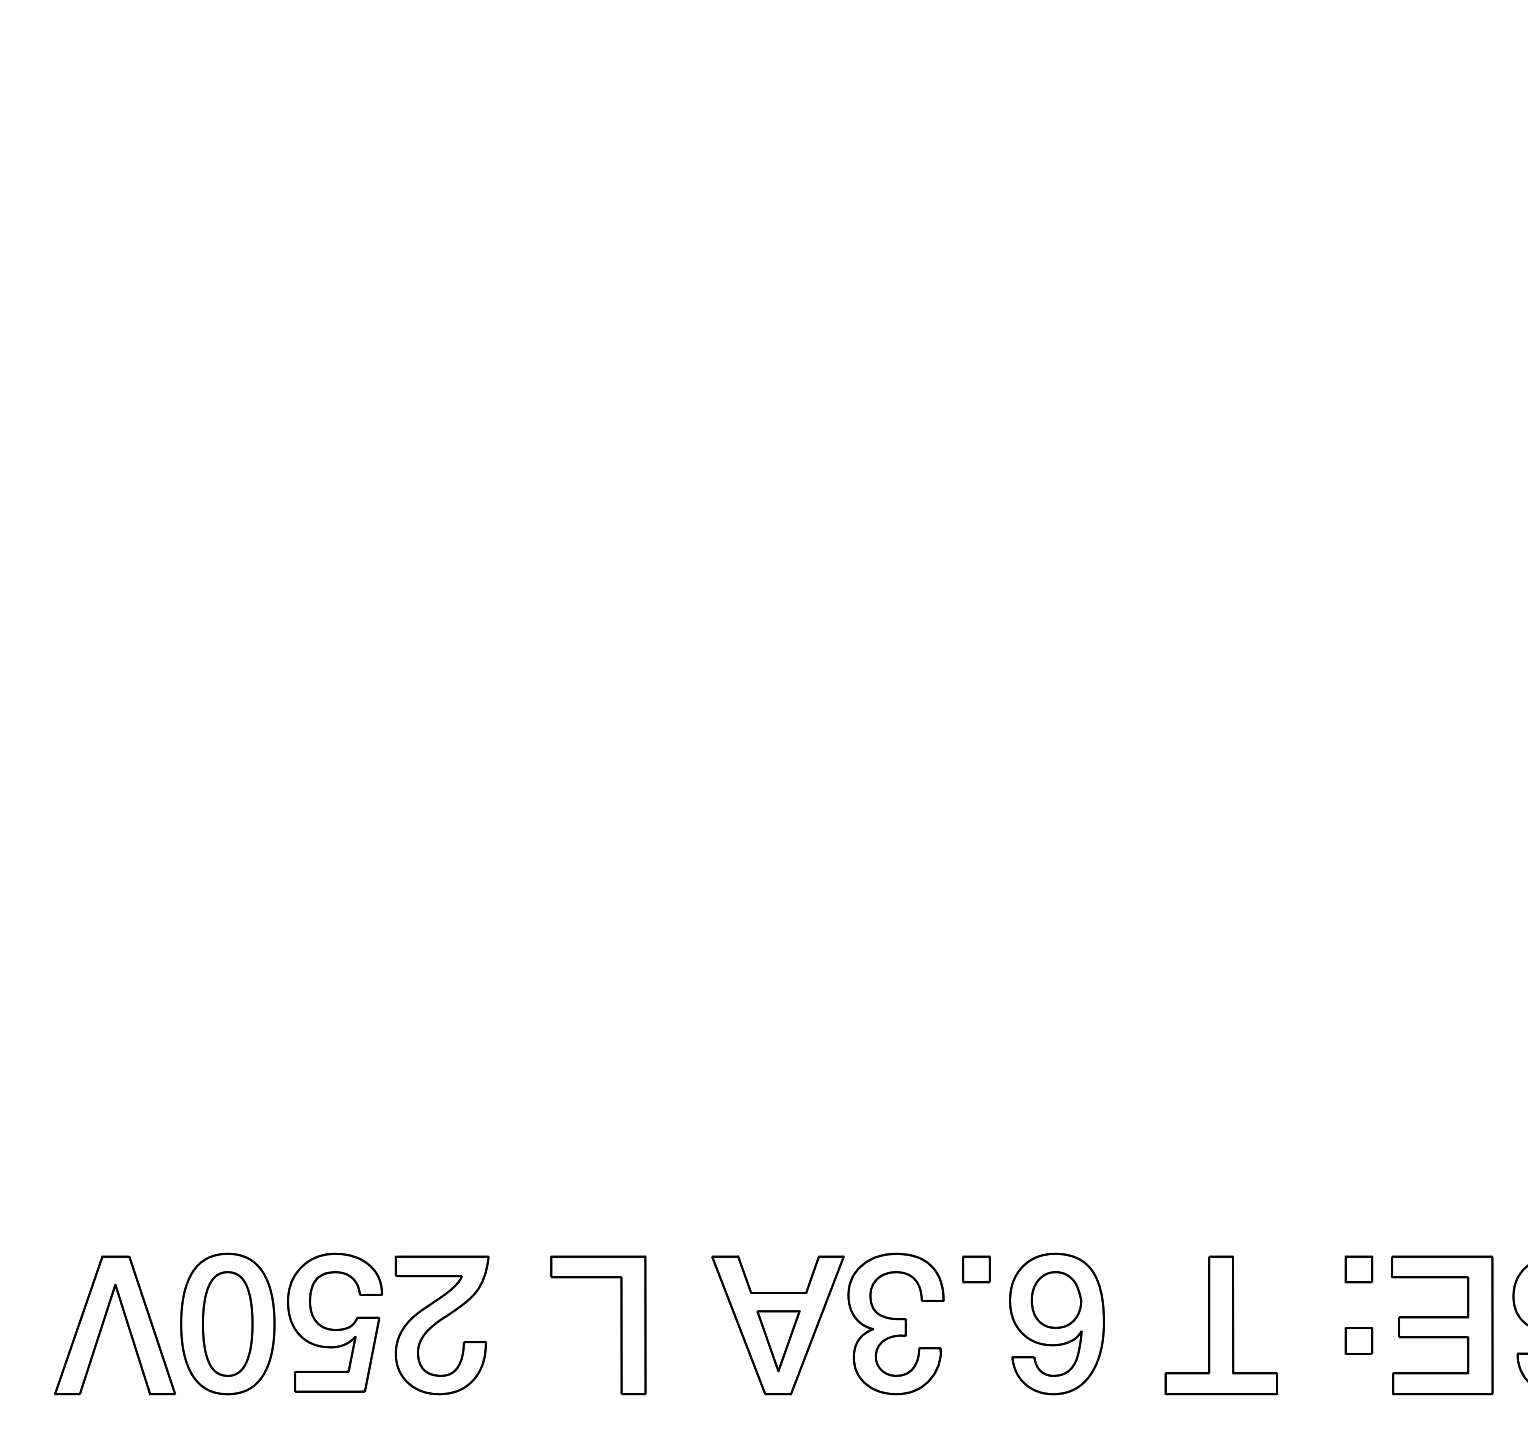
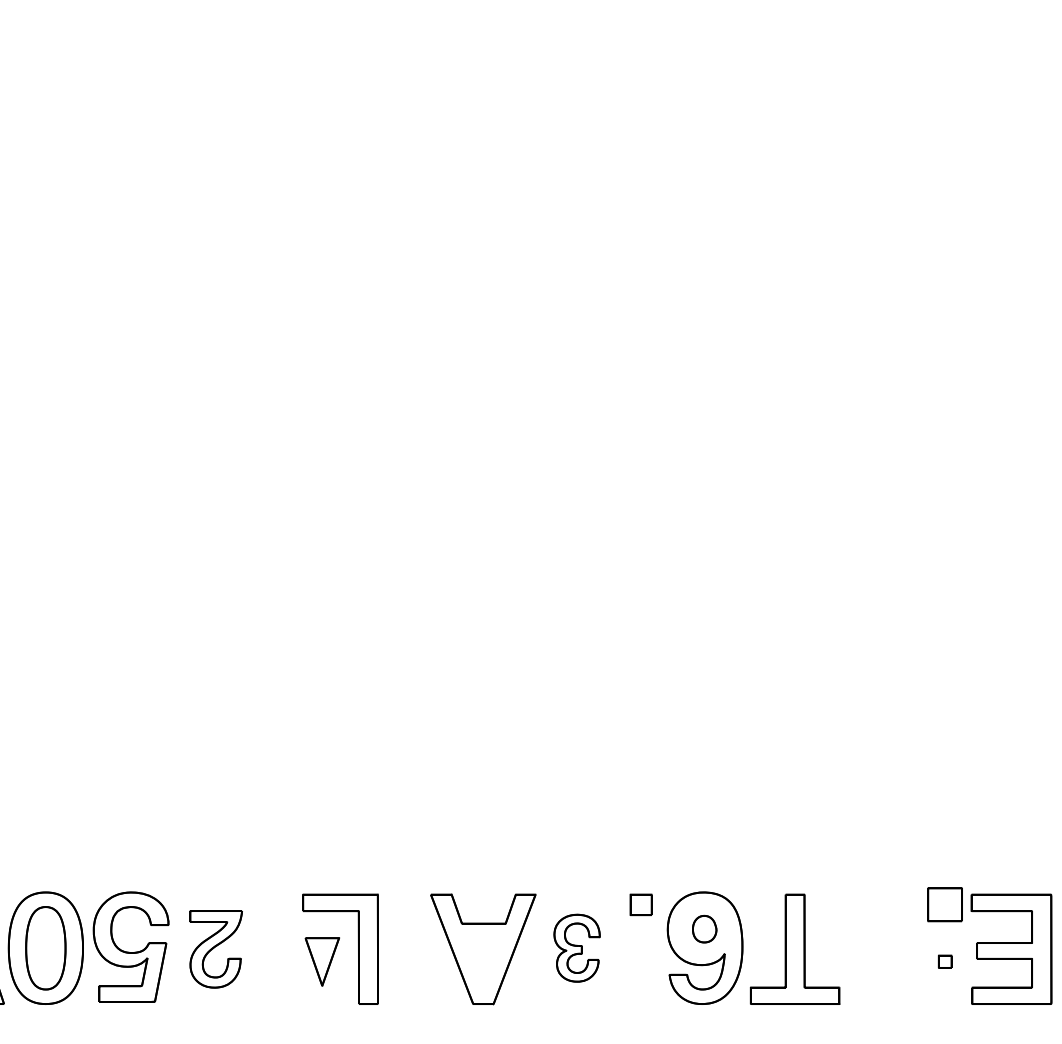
part: (1358, 1269) -> (944, 904), size x1.6
part: (1056, 1299) -> (704, 928), size x0.6
part: (895, 1323) -> (576, 947), size x0.6
part: (441, 1325) -> (215, 949), size x0.7
part: (1221, 1325) -> (795, 949), moved
part: (1358, 1340) -> (944, 961), size x0.6
part: (778, 1341) -> (322, 962), moved

